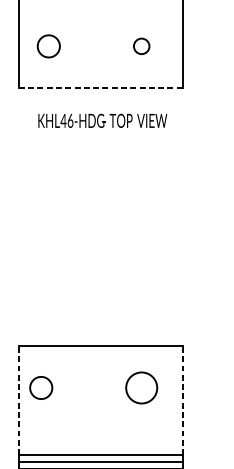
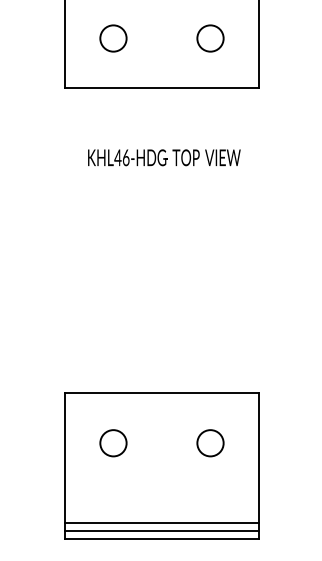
circle: (48, 46) -> (113, 38), moved
circle: (141, 46) -> (210, 38), size x1.43
line: (100, 88) -> (161, 88), dashed -> solid
text: (102, 120) -> (164, 157), moved
circle: (41, 388) -> (113, 443), moved
circle: (141, 388) -> (210, 443), size x0.71
line: (18, 400) -> (64, 458), dashed -> solid
line: (183, 400) -> (259, 458), dashed -> solid

